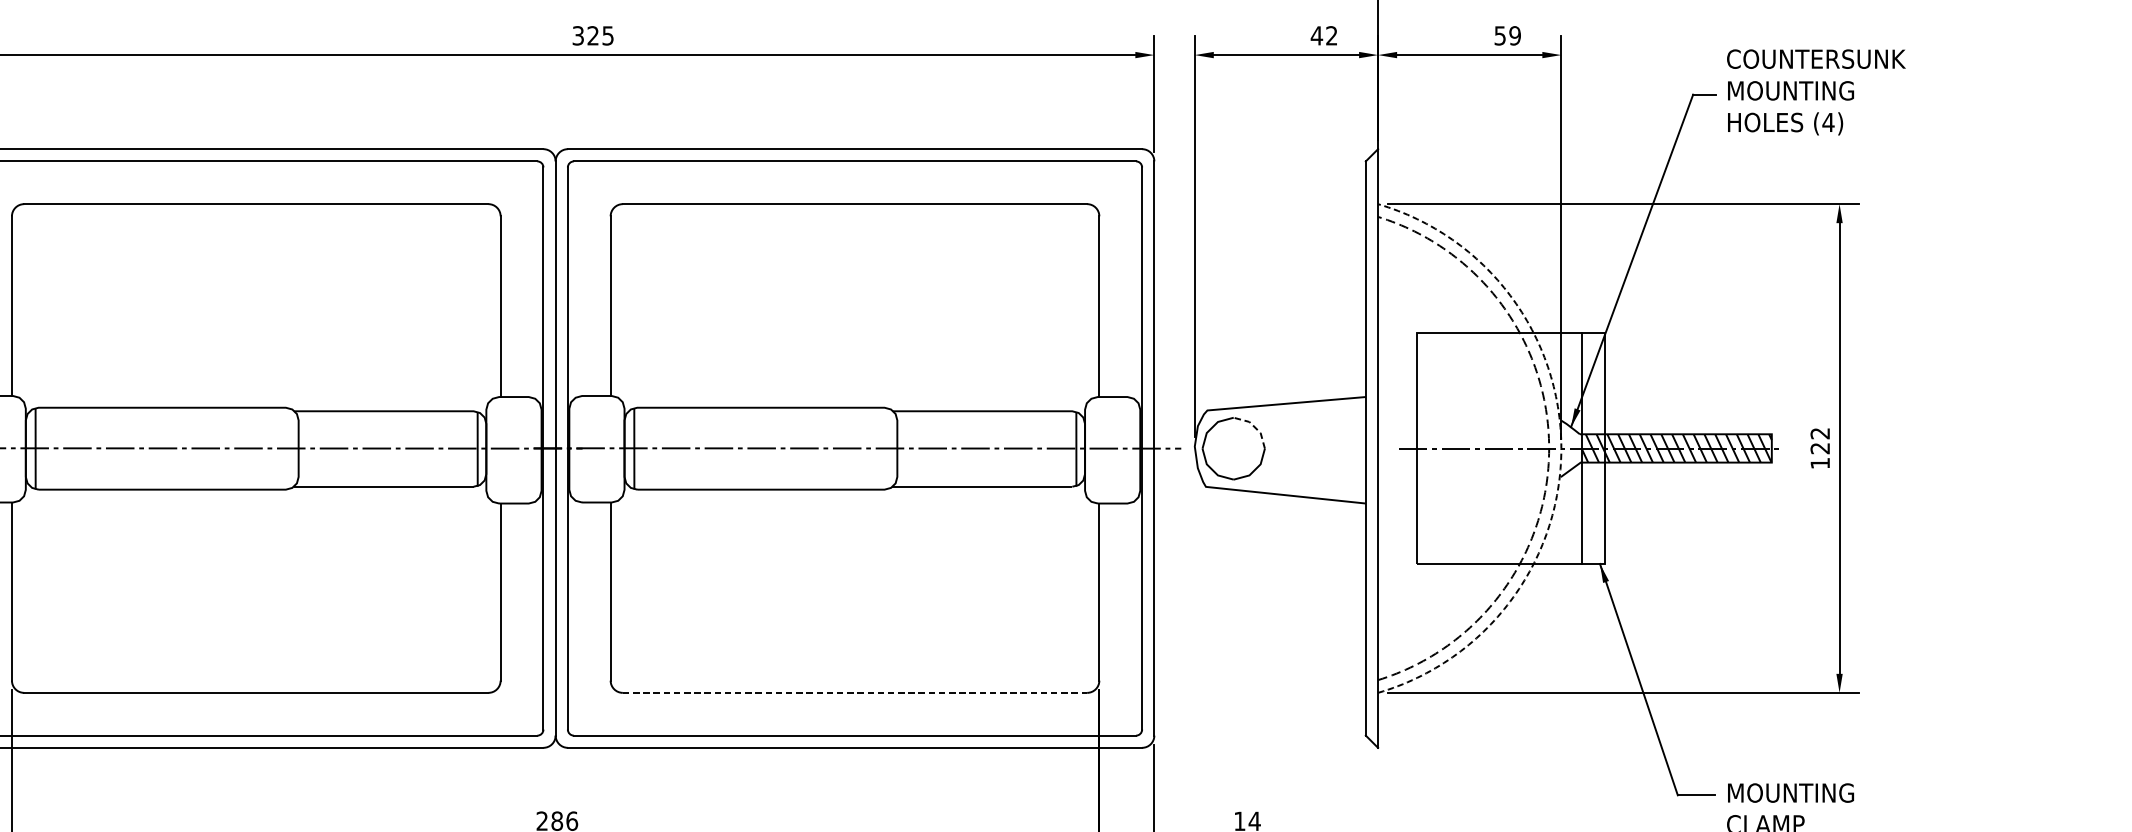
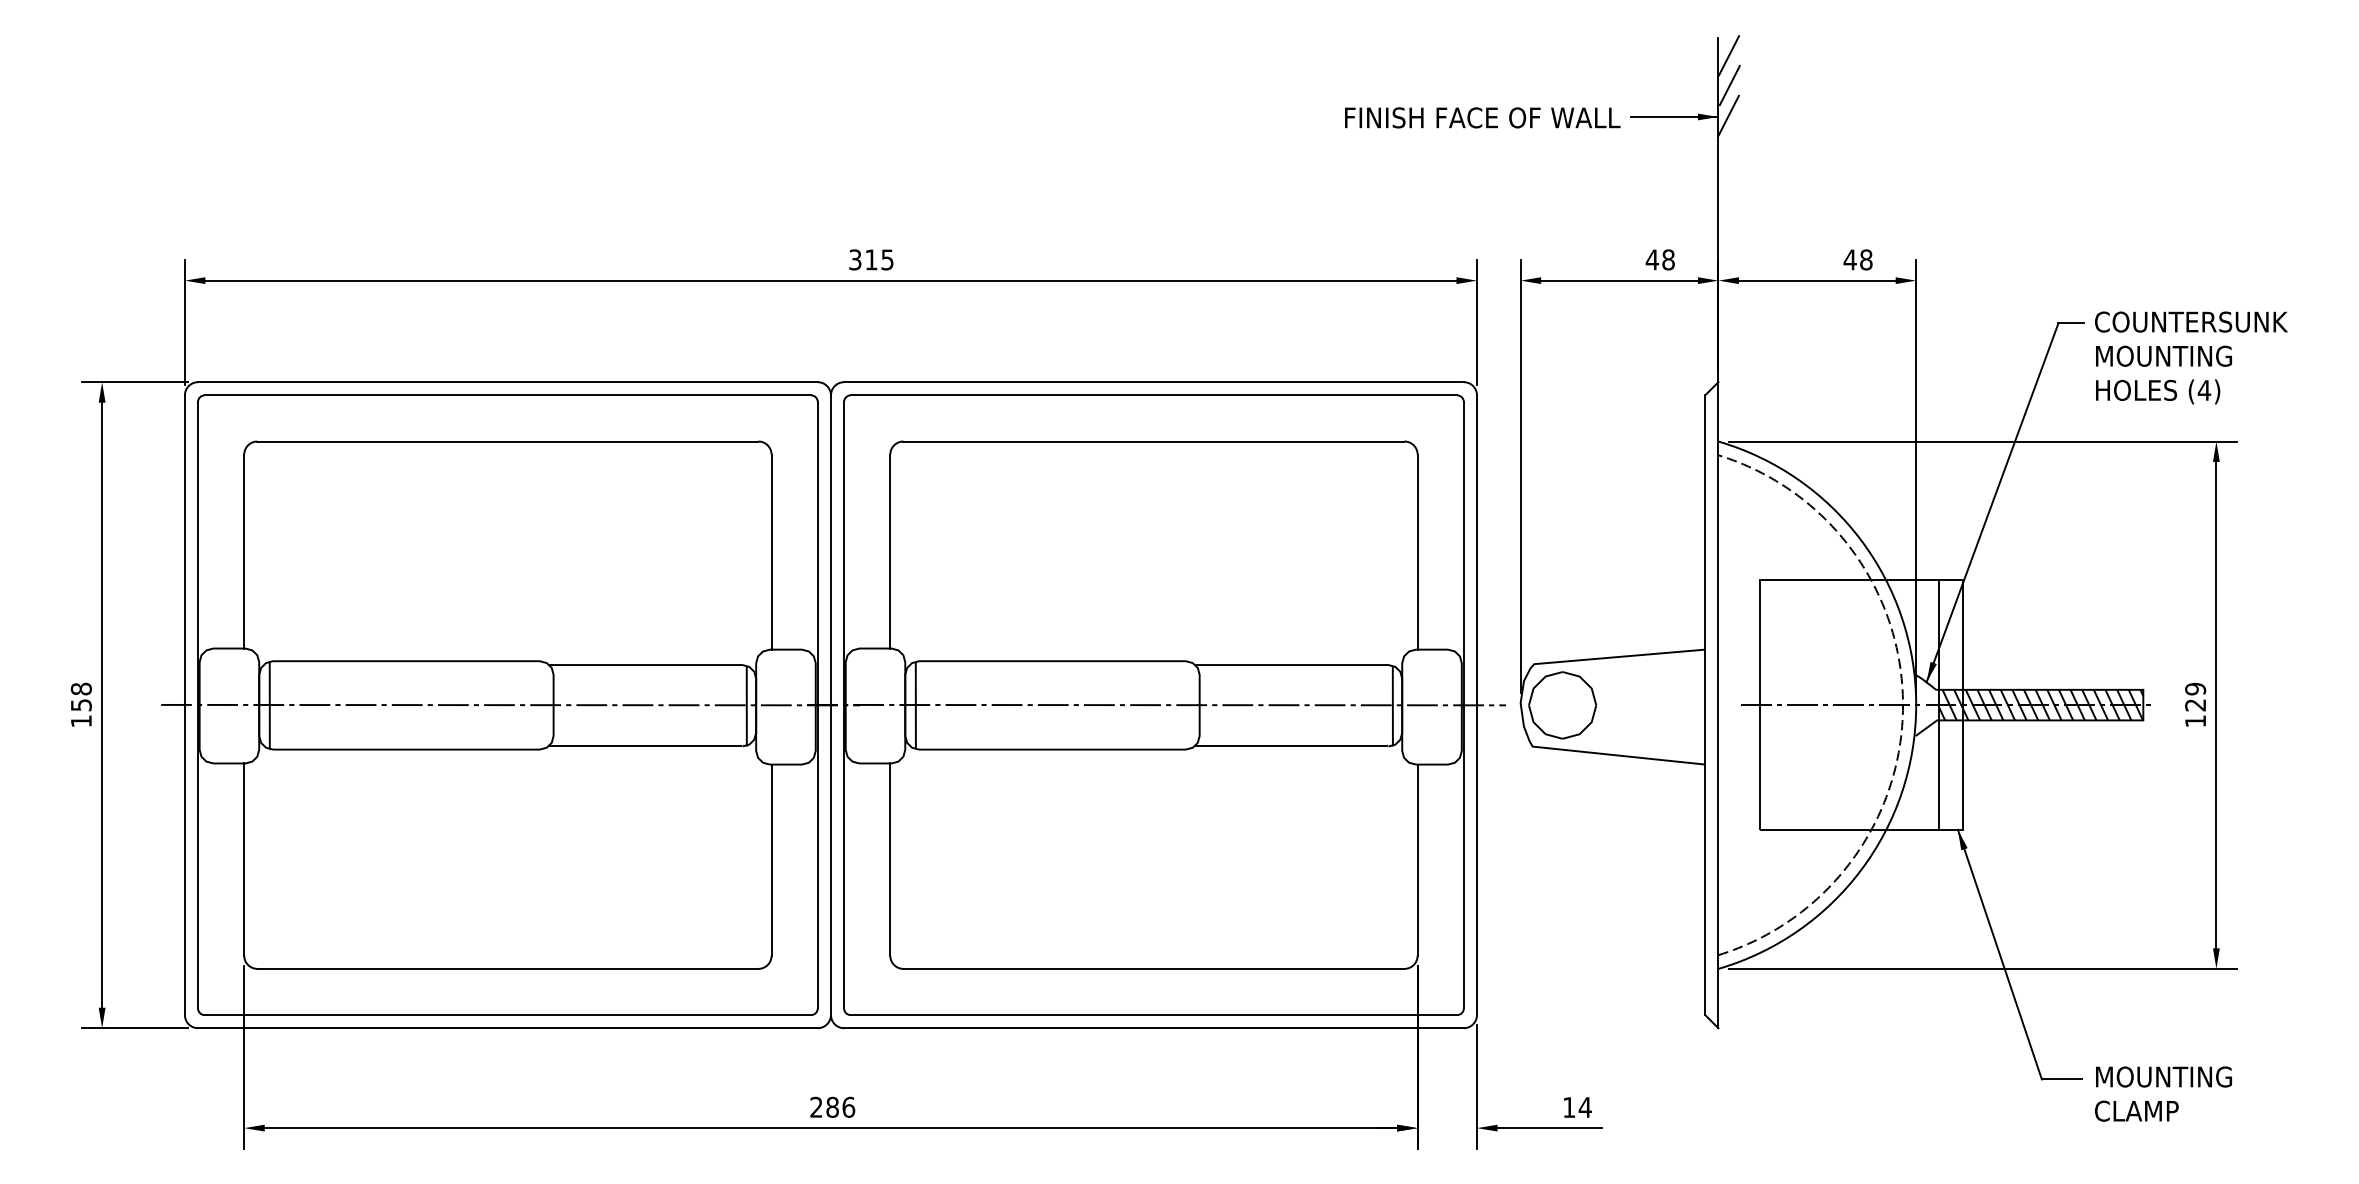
text: (593, 35) -> (871, 259), 325 -> 315
text: (1331, 35) -> (1668, 259), 42 -> 48
text: (1506, 35) -> (1857, 259), 59 -> 48
text: (1816, 92) -> (2191, 357), moved
line: (1254, 427) -> (1585, 682), dashed -> solid
text: (1820, 433) -> (2195, 688), 122 -> 129
arc: (1561, 448) -> (1916, 705), dashed -> solid
line: (854, 692) -> (1153, 968), dashed -> solid

